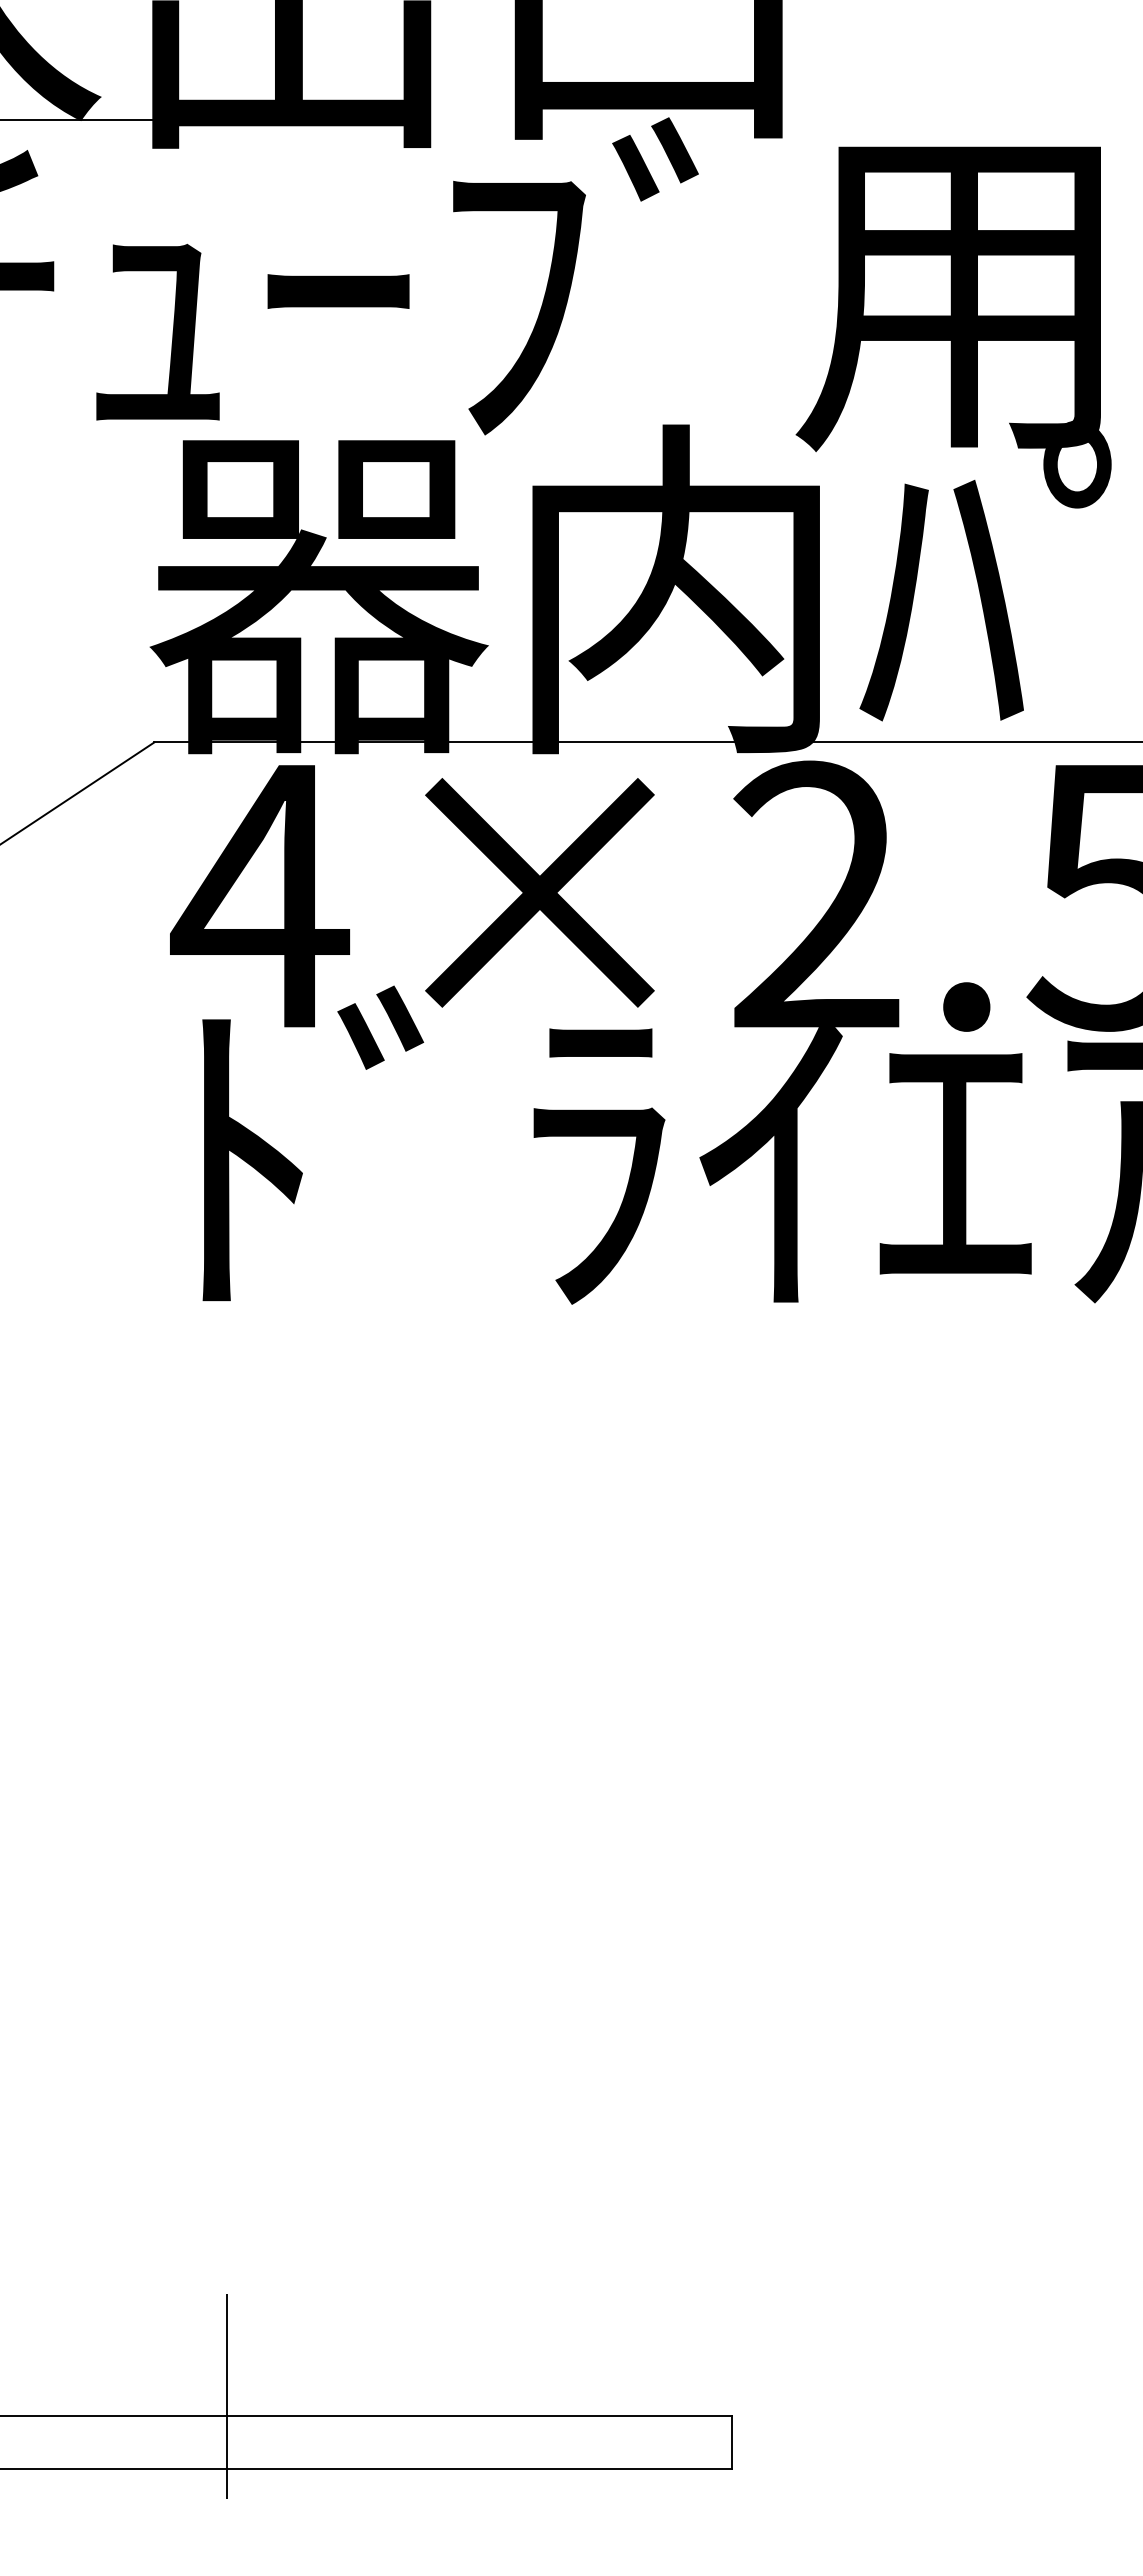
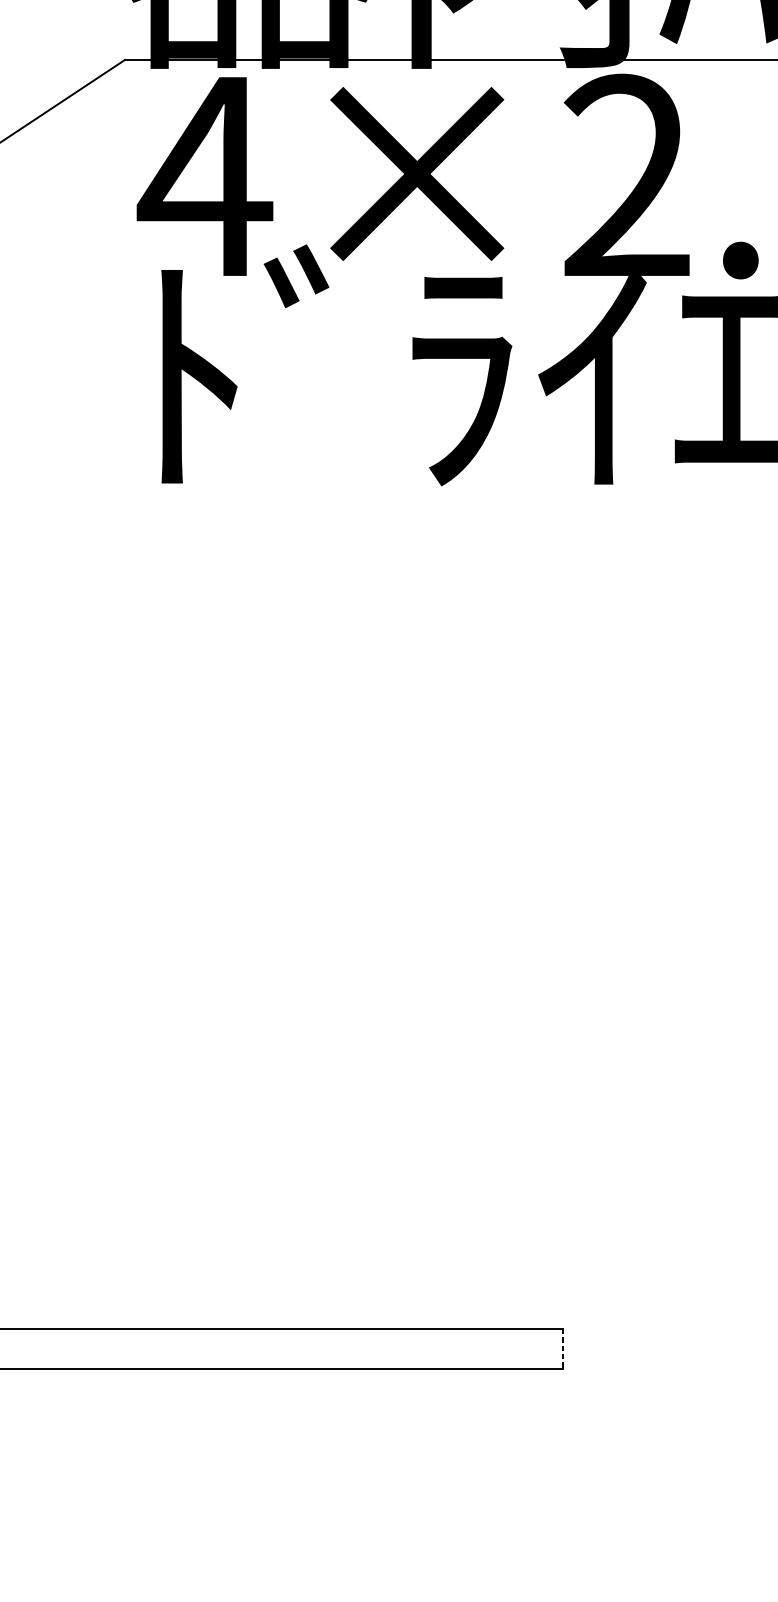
line: (227, 2395) -> (180, 1313), removed
line: (731, 2443) -> (562, 1349), solid -> dashed

